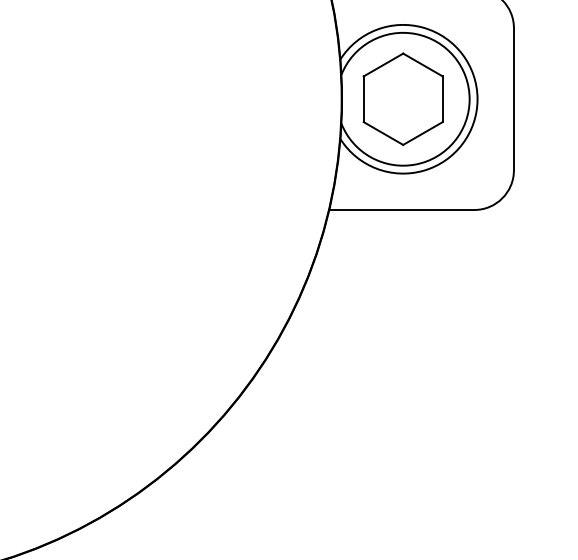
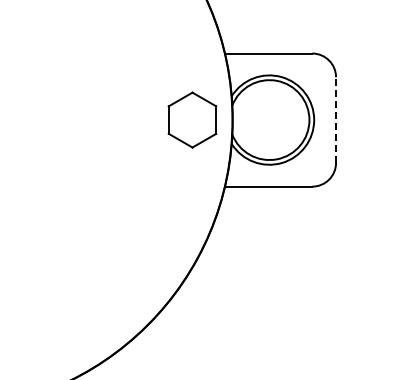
part: (403, 98) -> (192, 119), moved
line: (514, 99) -> (336, 120), solid -> dashed

